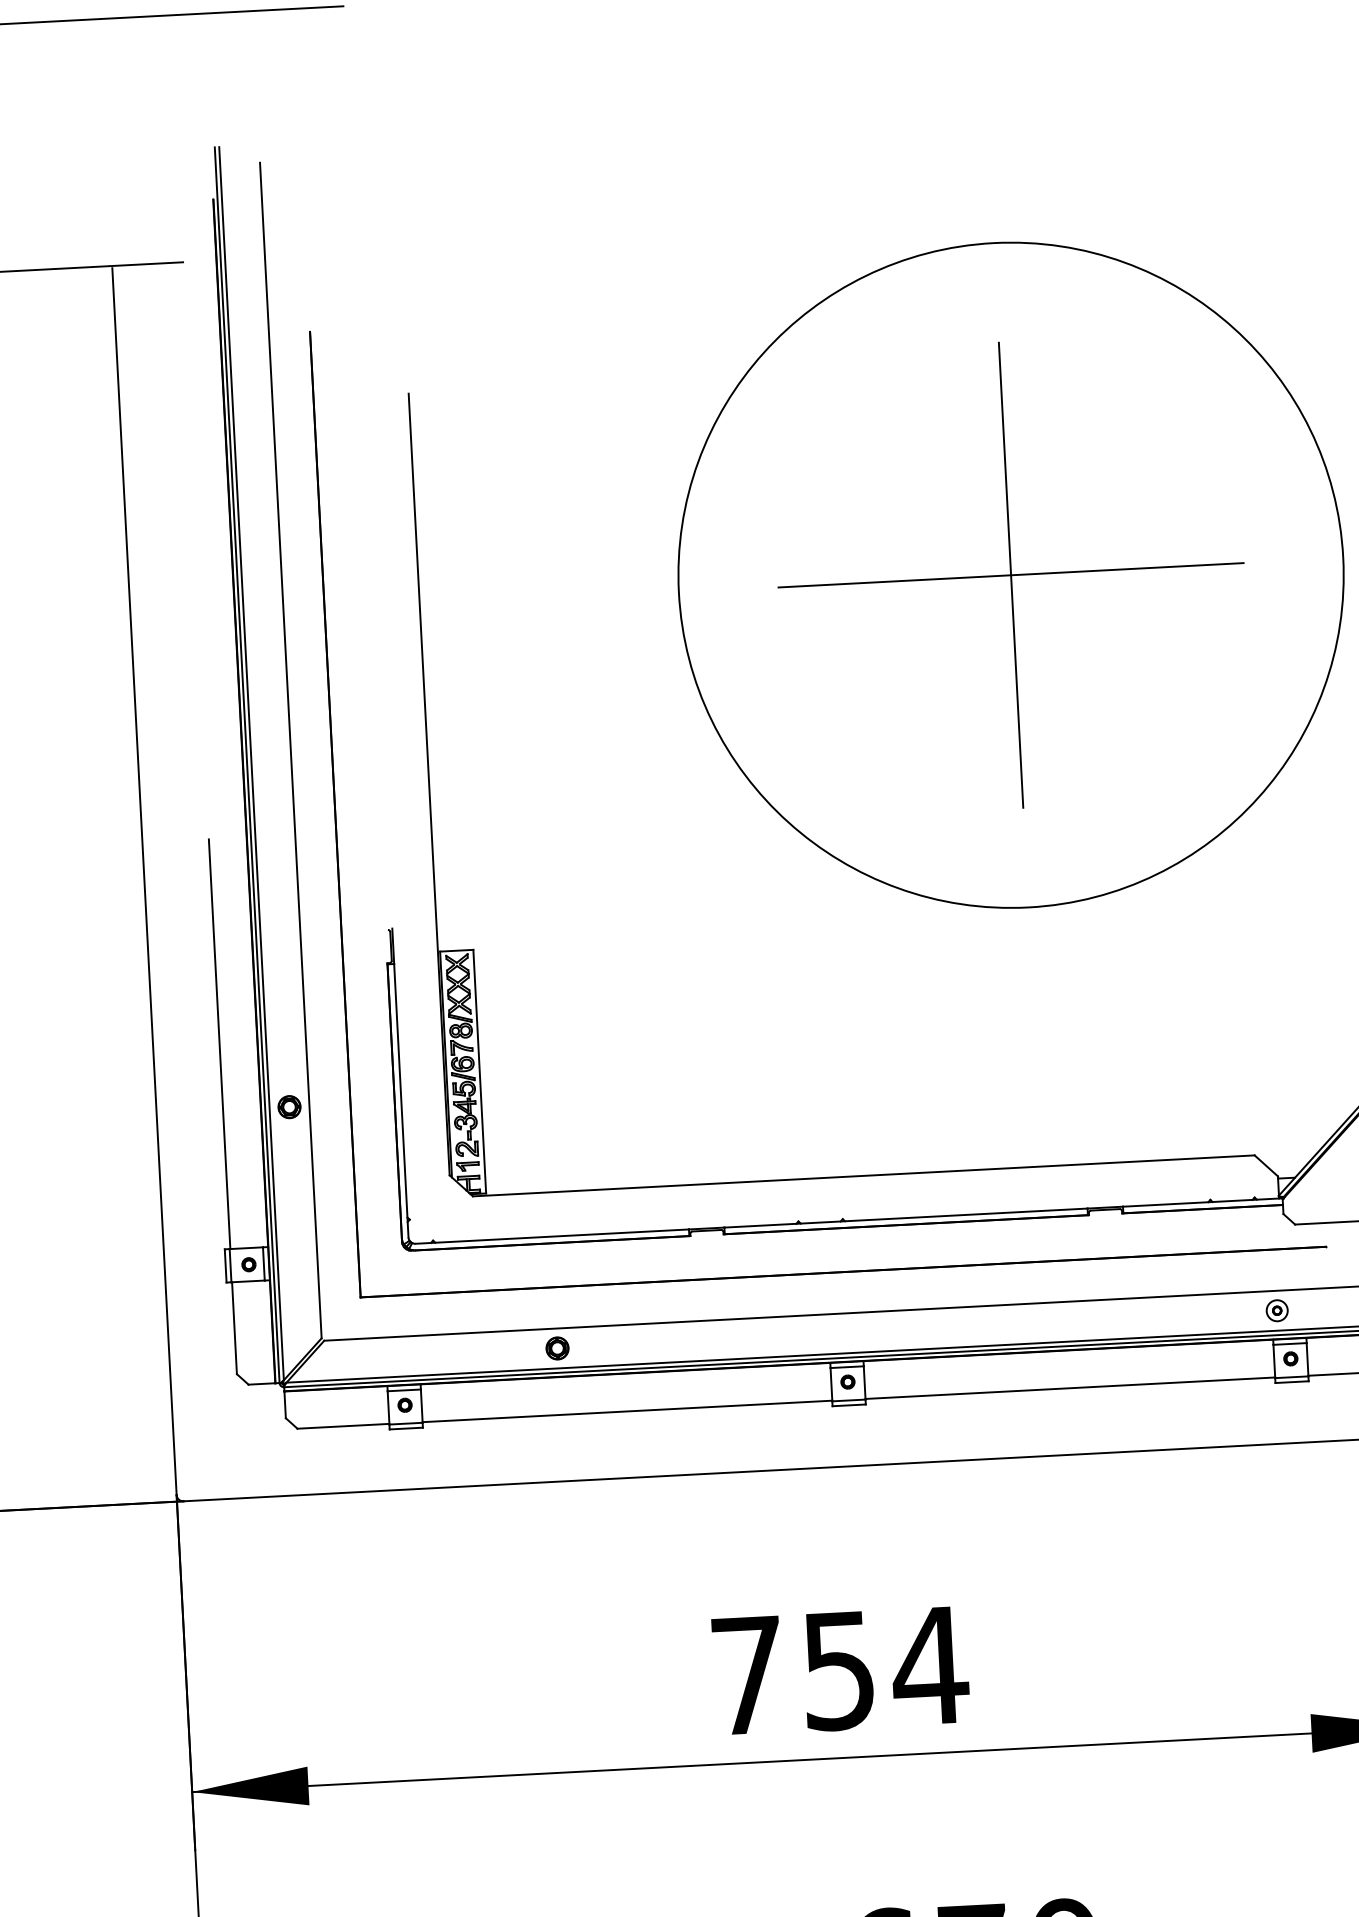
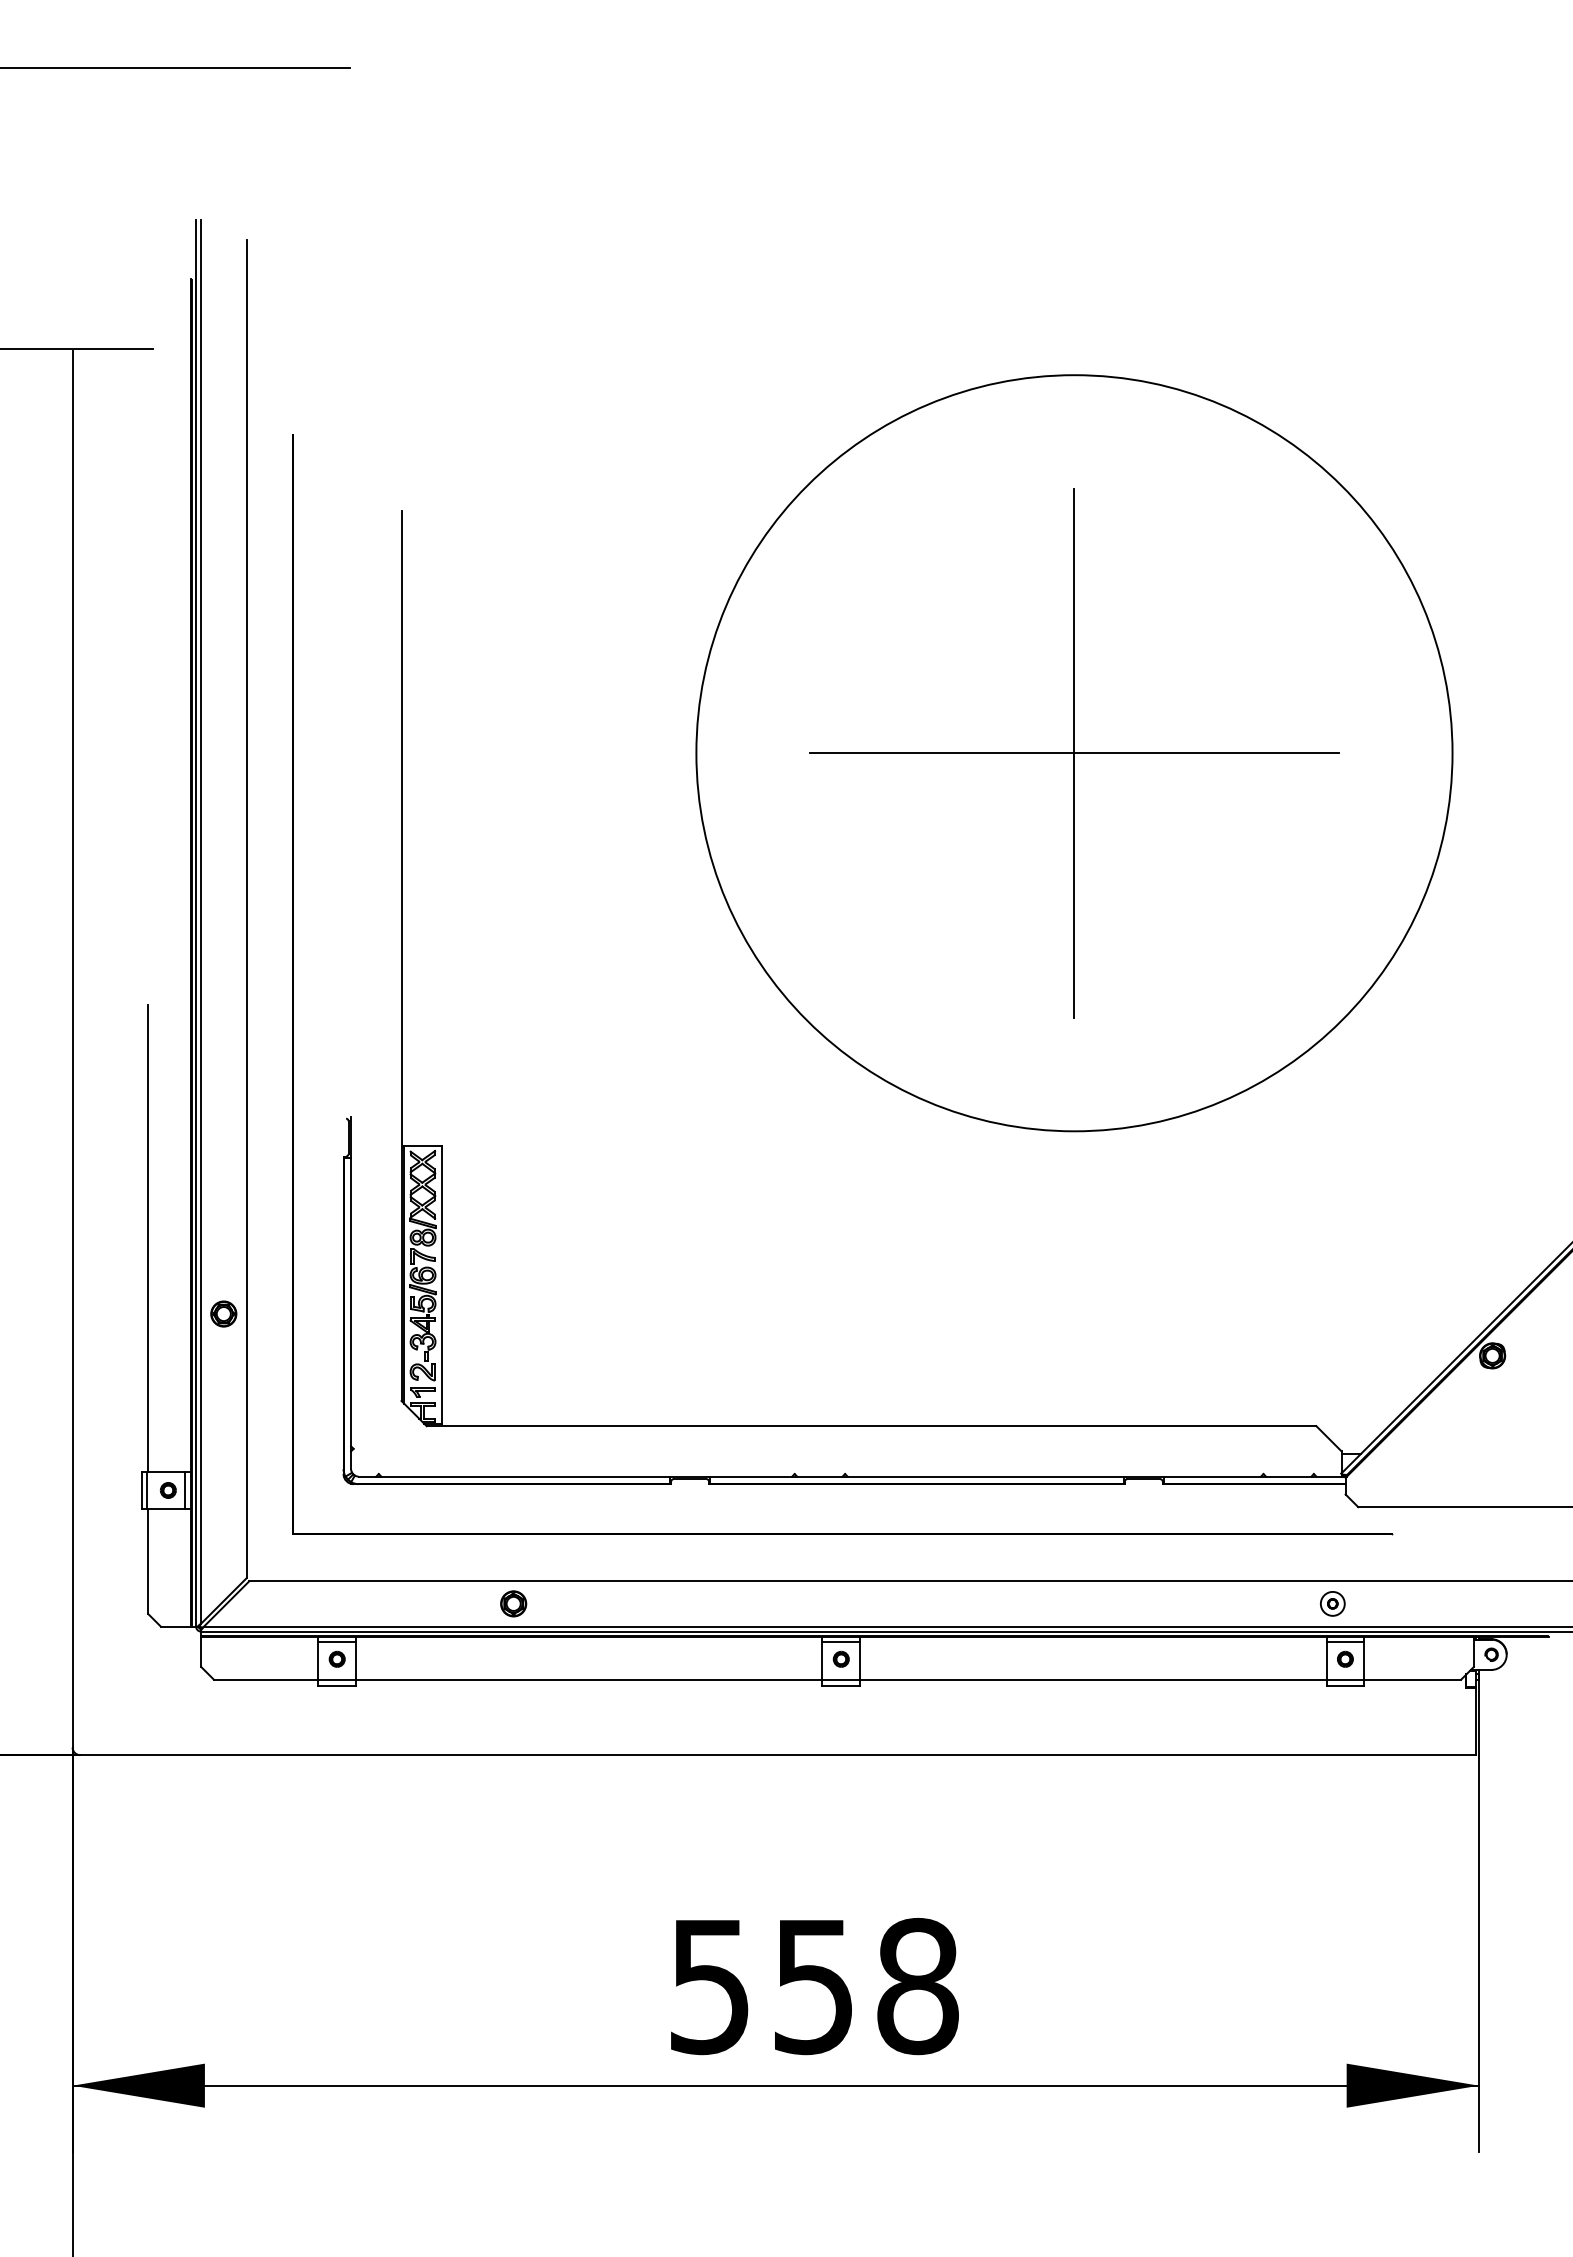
text: (840, 1670) -> (815, 1986), 754 -> 558

